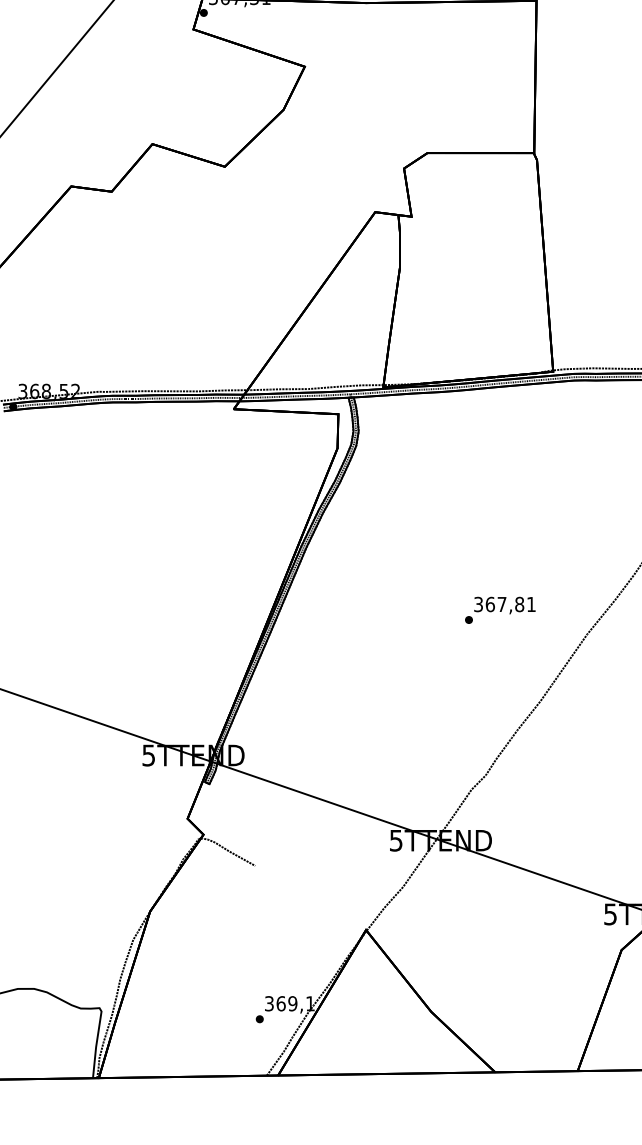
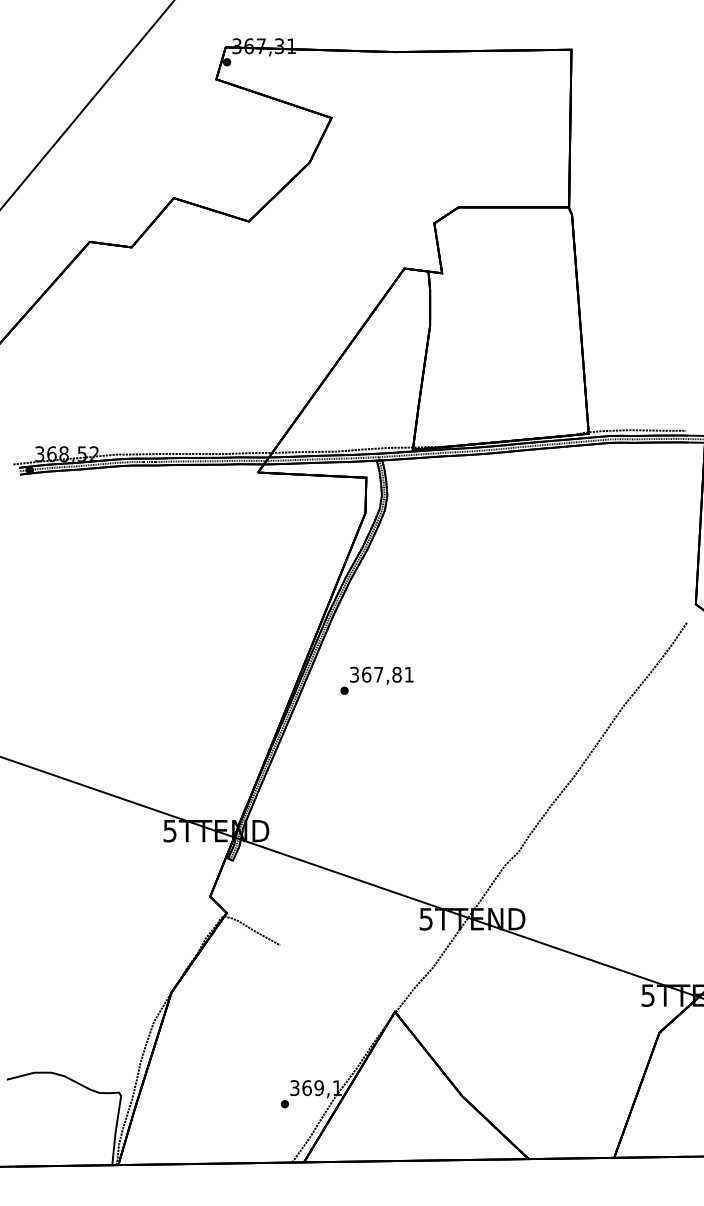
text: (499, 610) -> (376, 680), moved

